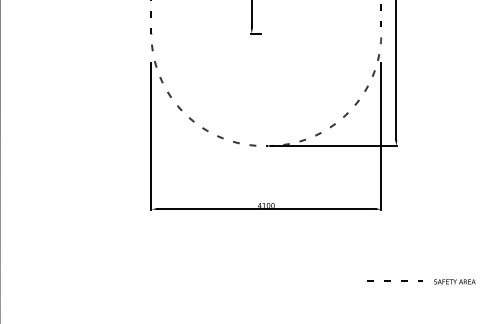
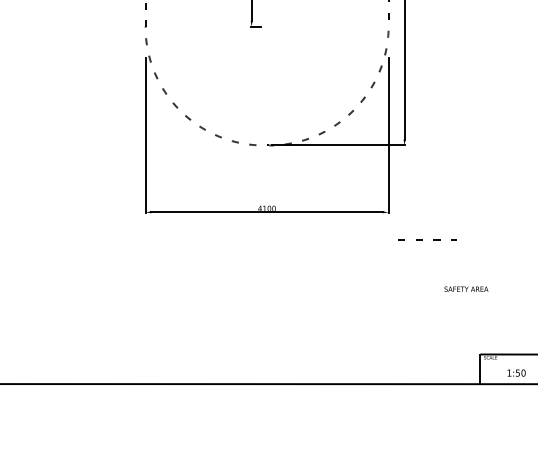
line: (390, 281) -> (422, 239), moved

